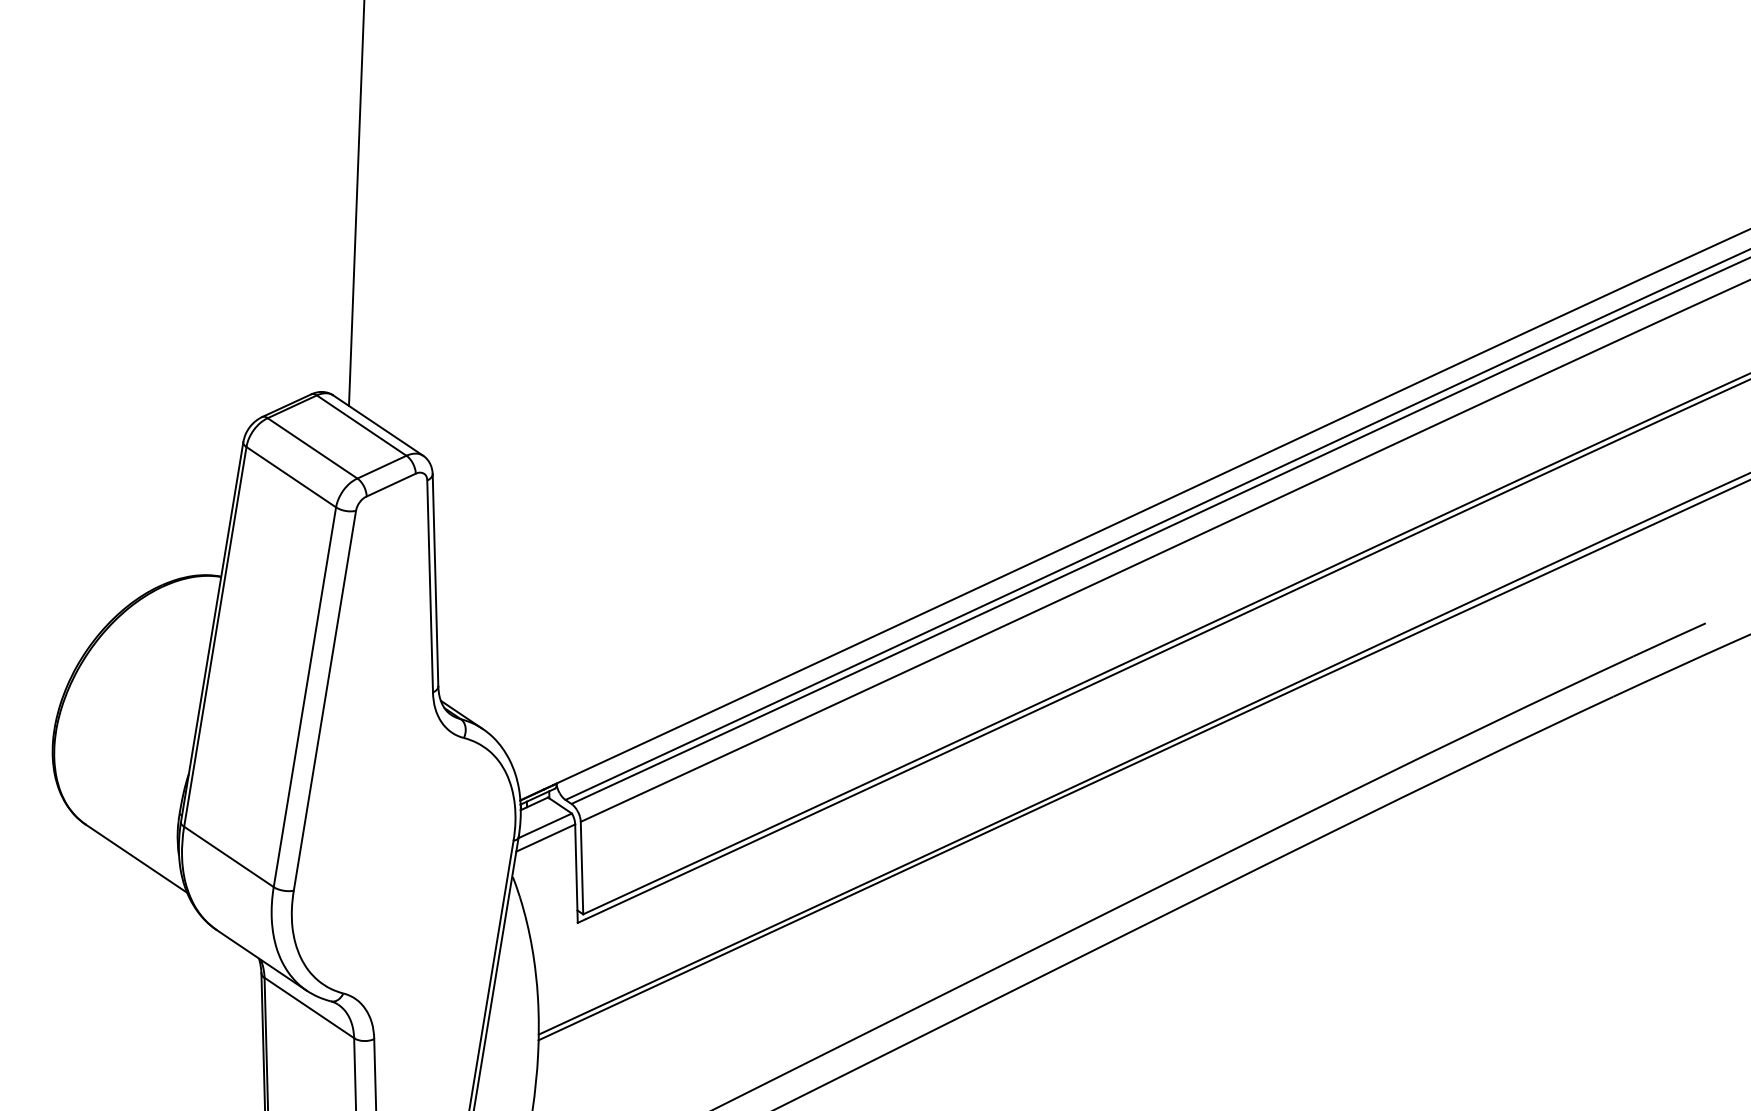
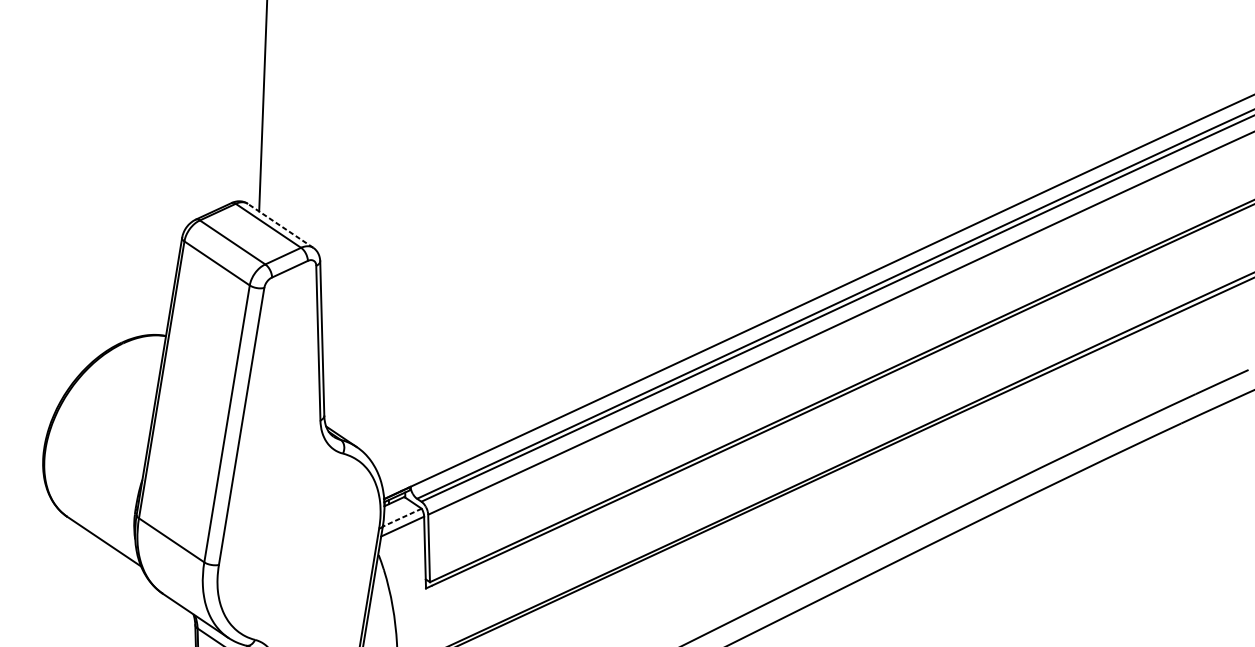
line: (377, 425) -> (279, 225), solid -> dashed
line: (545, 825) -> (402, 517), solid -> dashed

